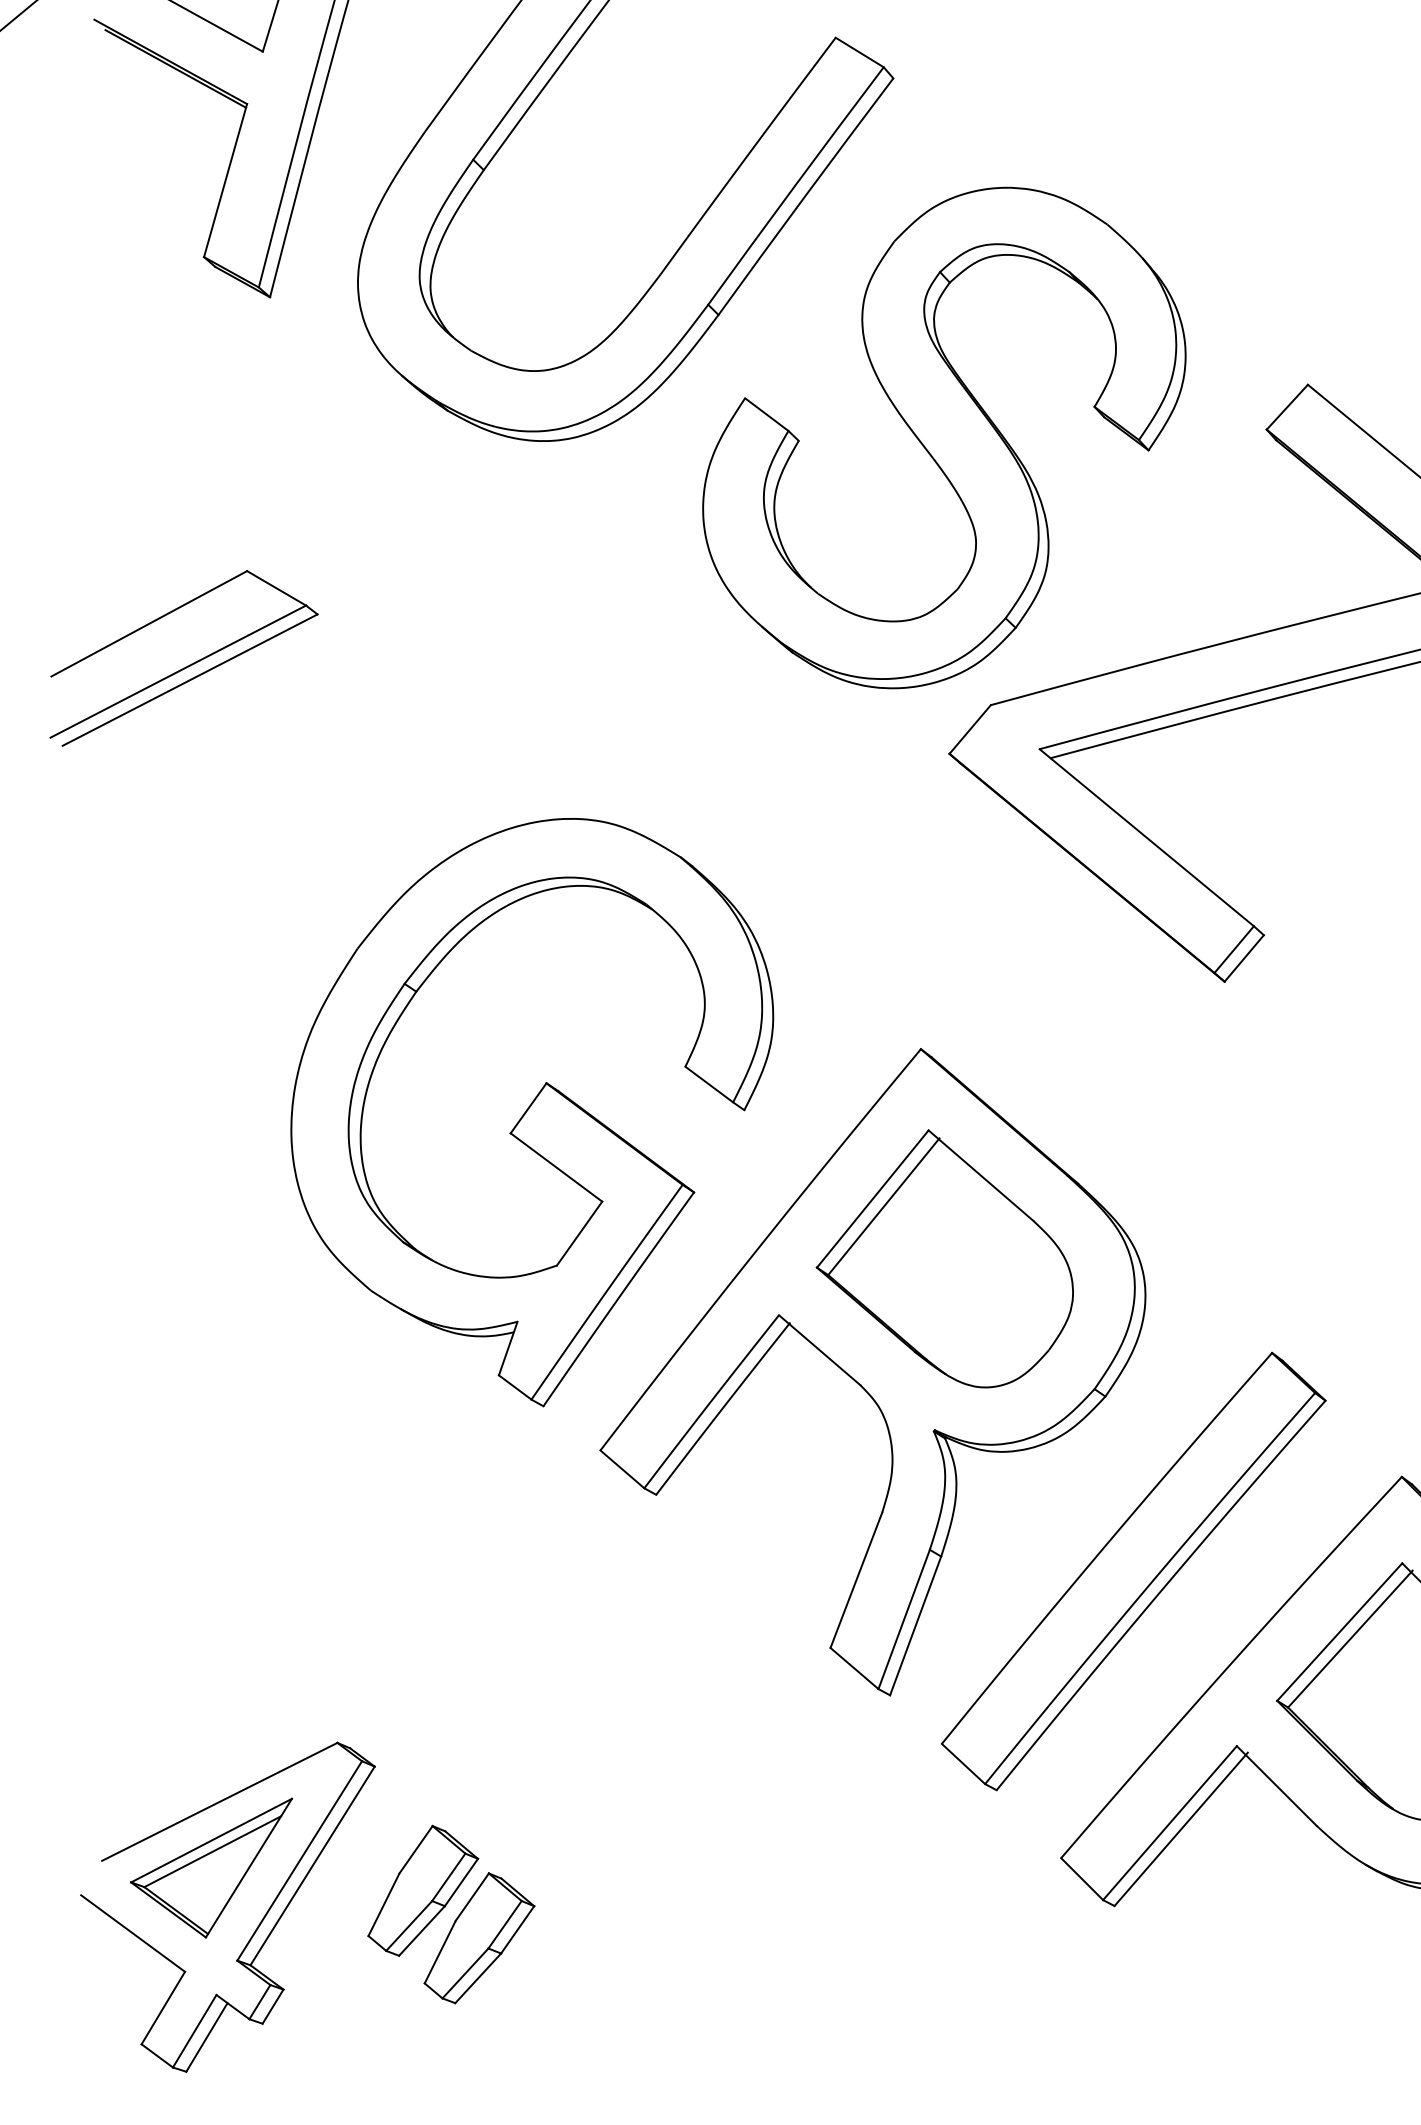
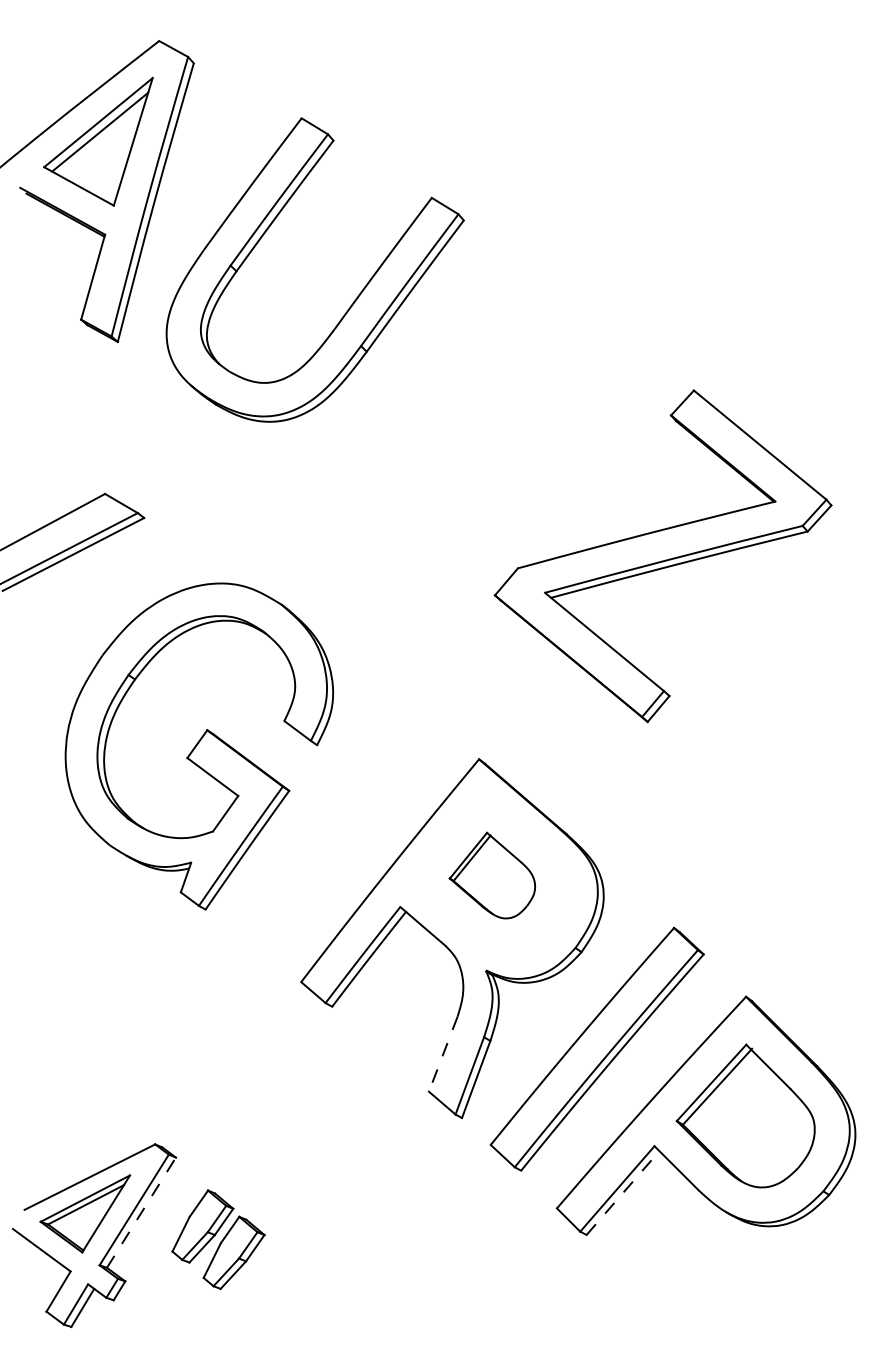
part: (943, 436) -> (491, 419), removed
part: (532, 1112) -> (199, 746), moved
part: (945, 1258) -> (492, 875), size x0.6
line: (856, 1580) -> (443, 1054), solid -> dashed
line: (1181, 1829) -> (623, 1192), solid -> dashed
line: (312, 1865) -> (141, 1212), solid -> dashed

